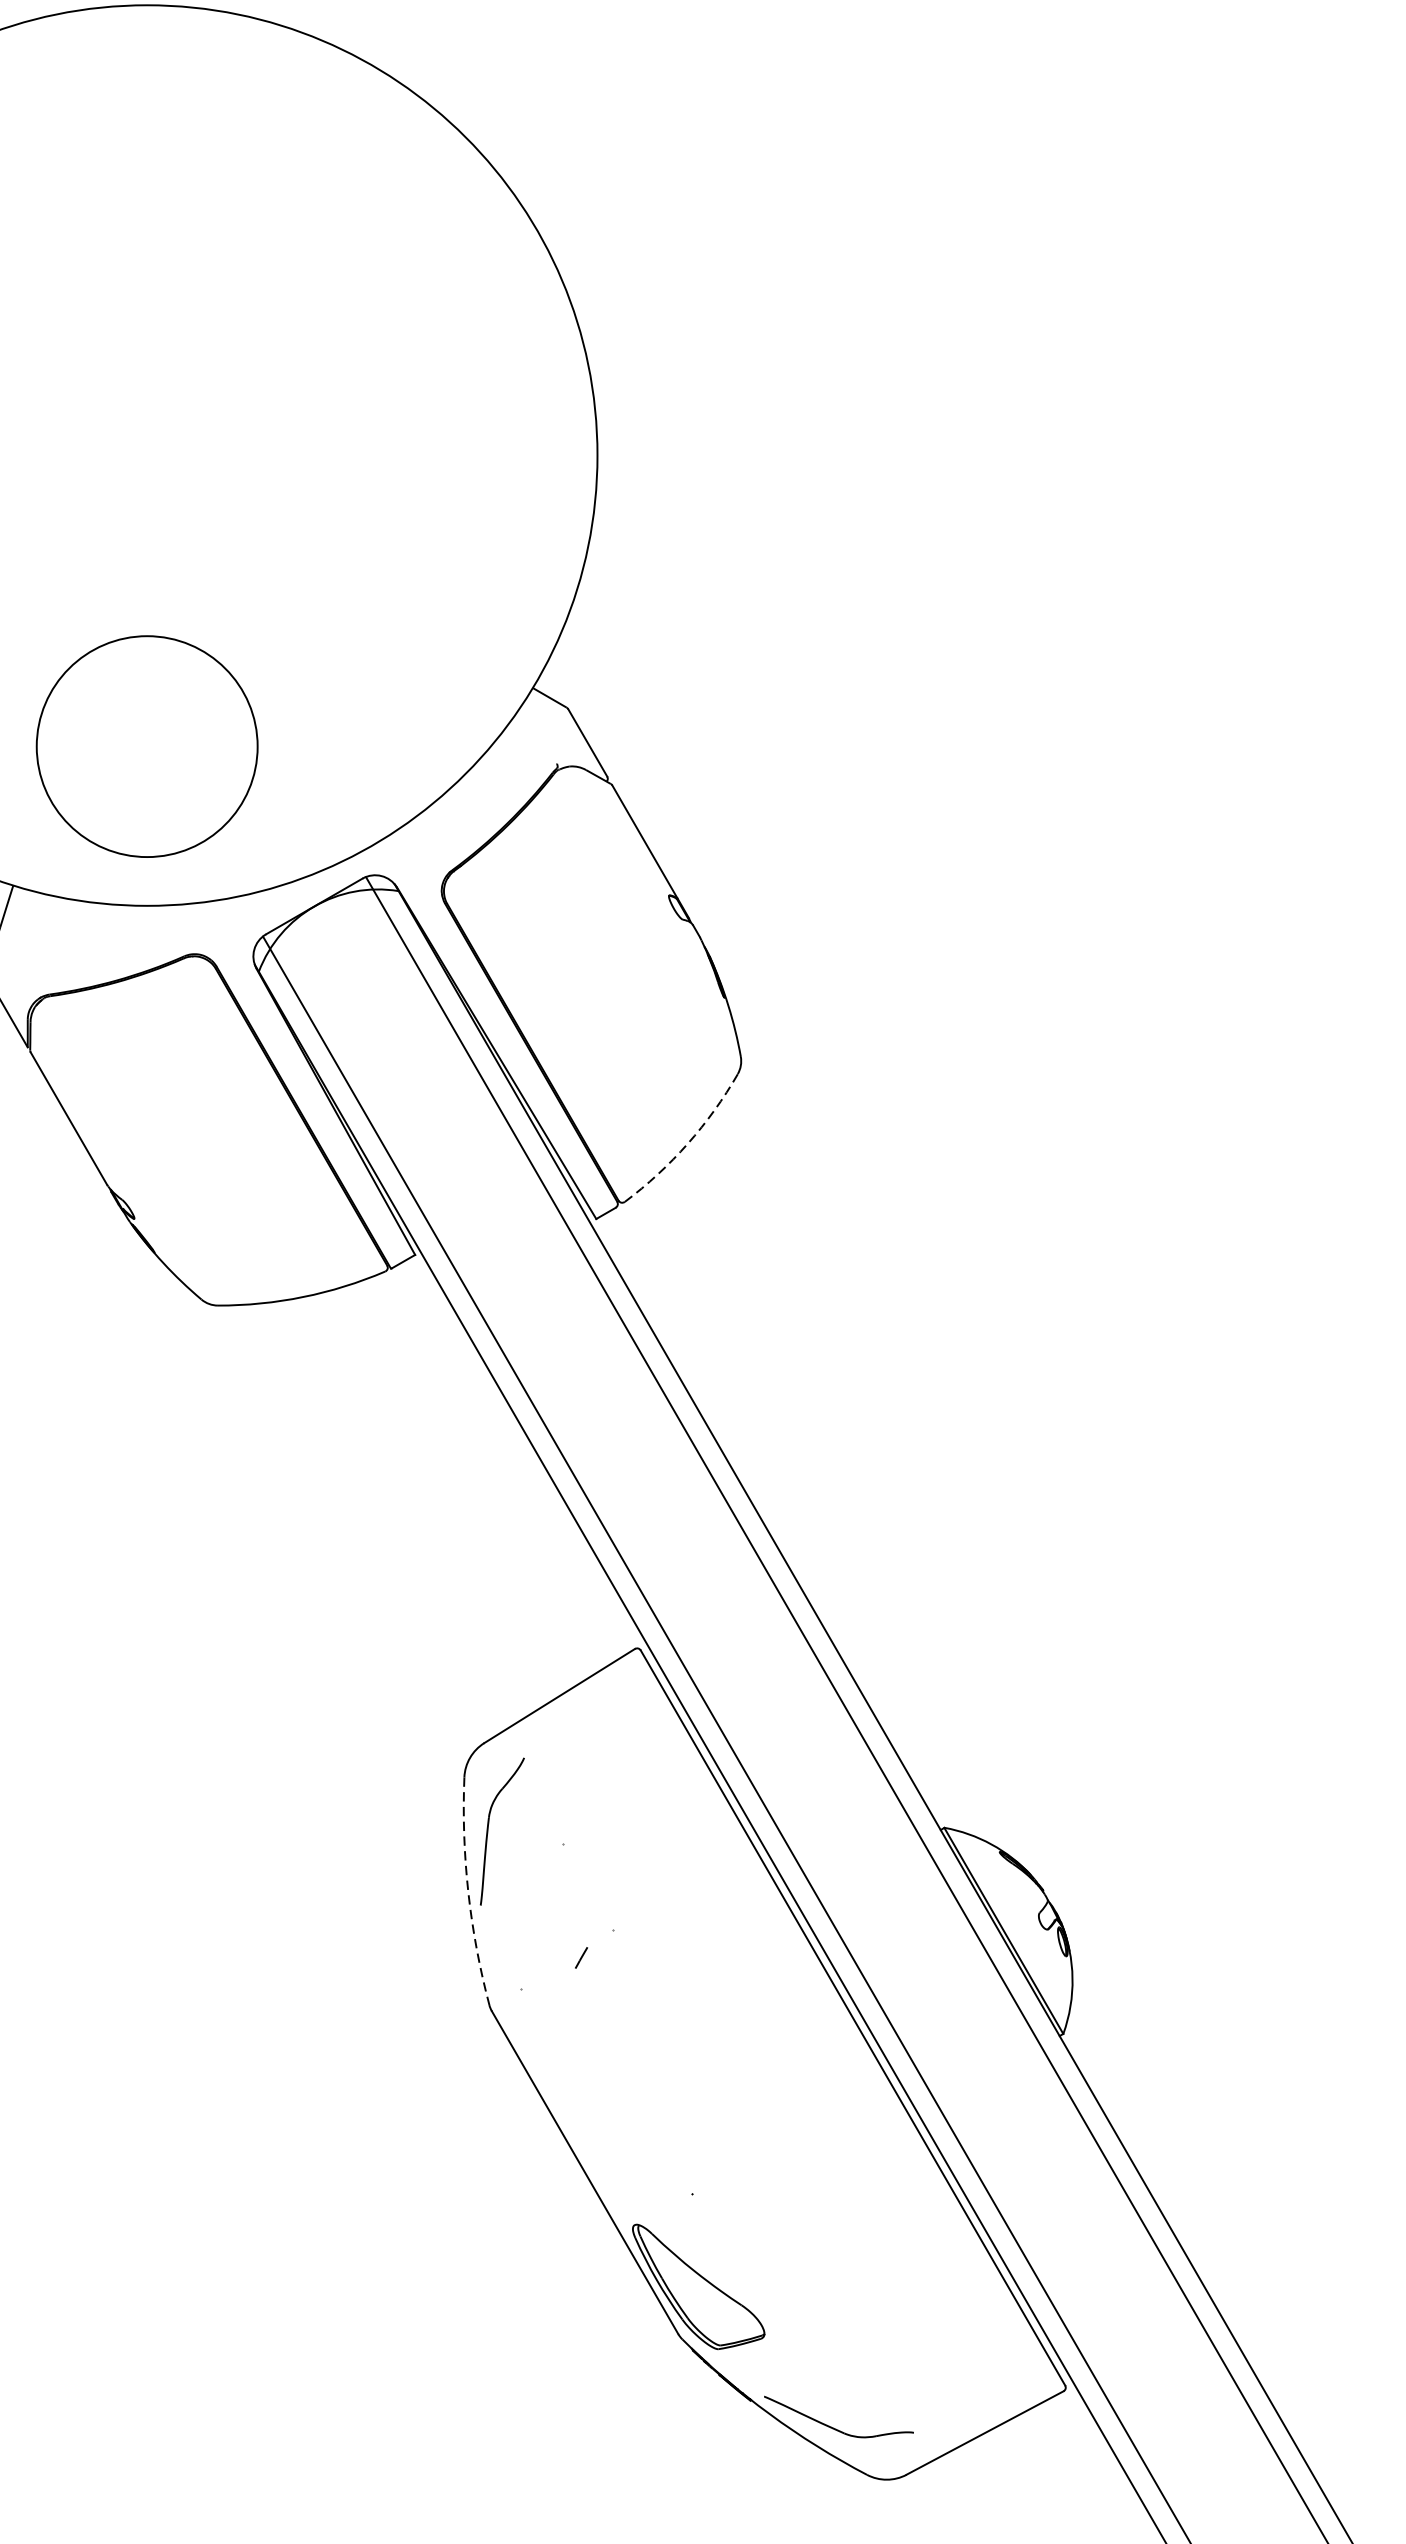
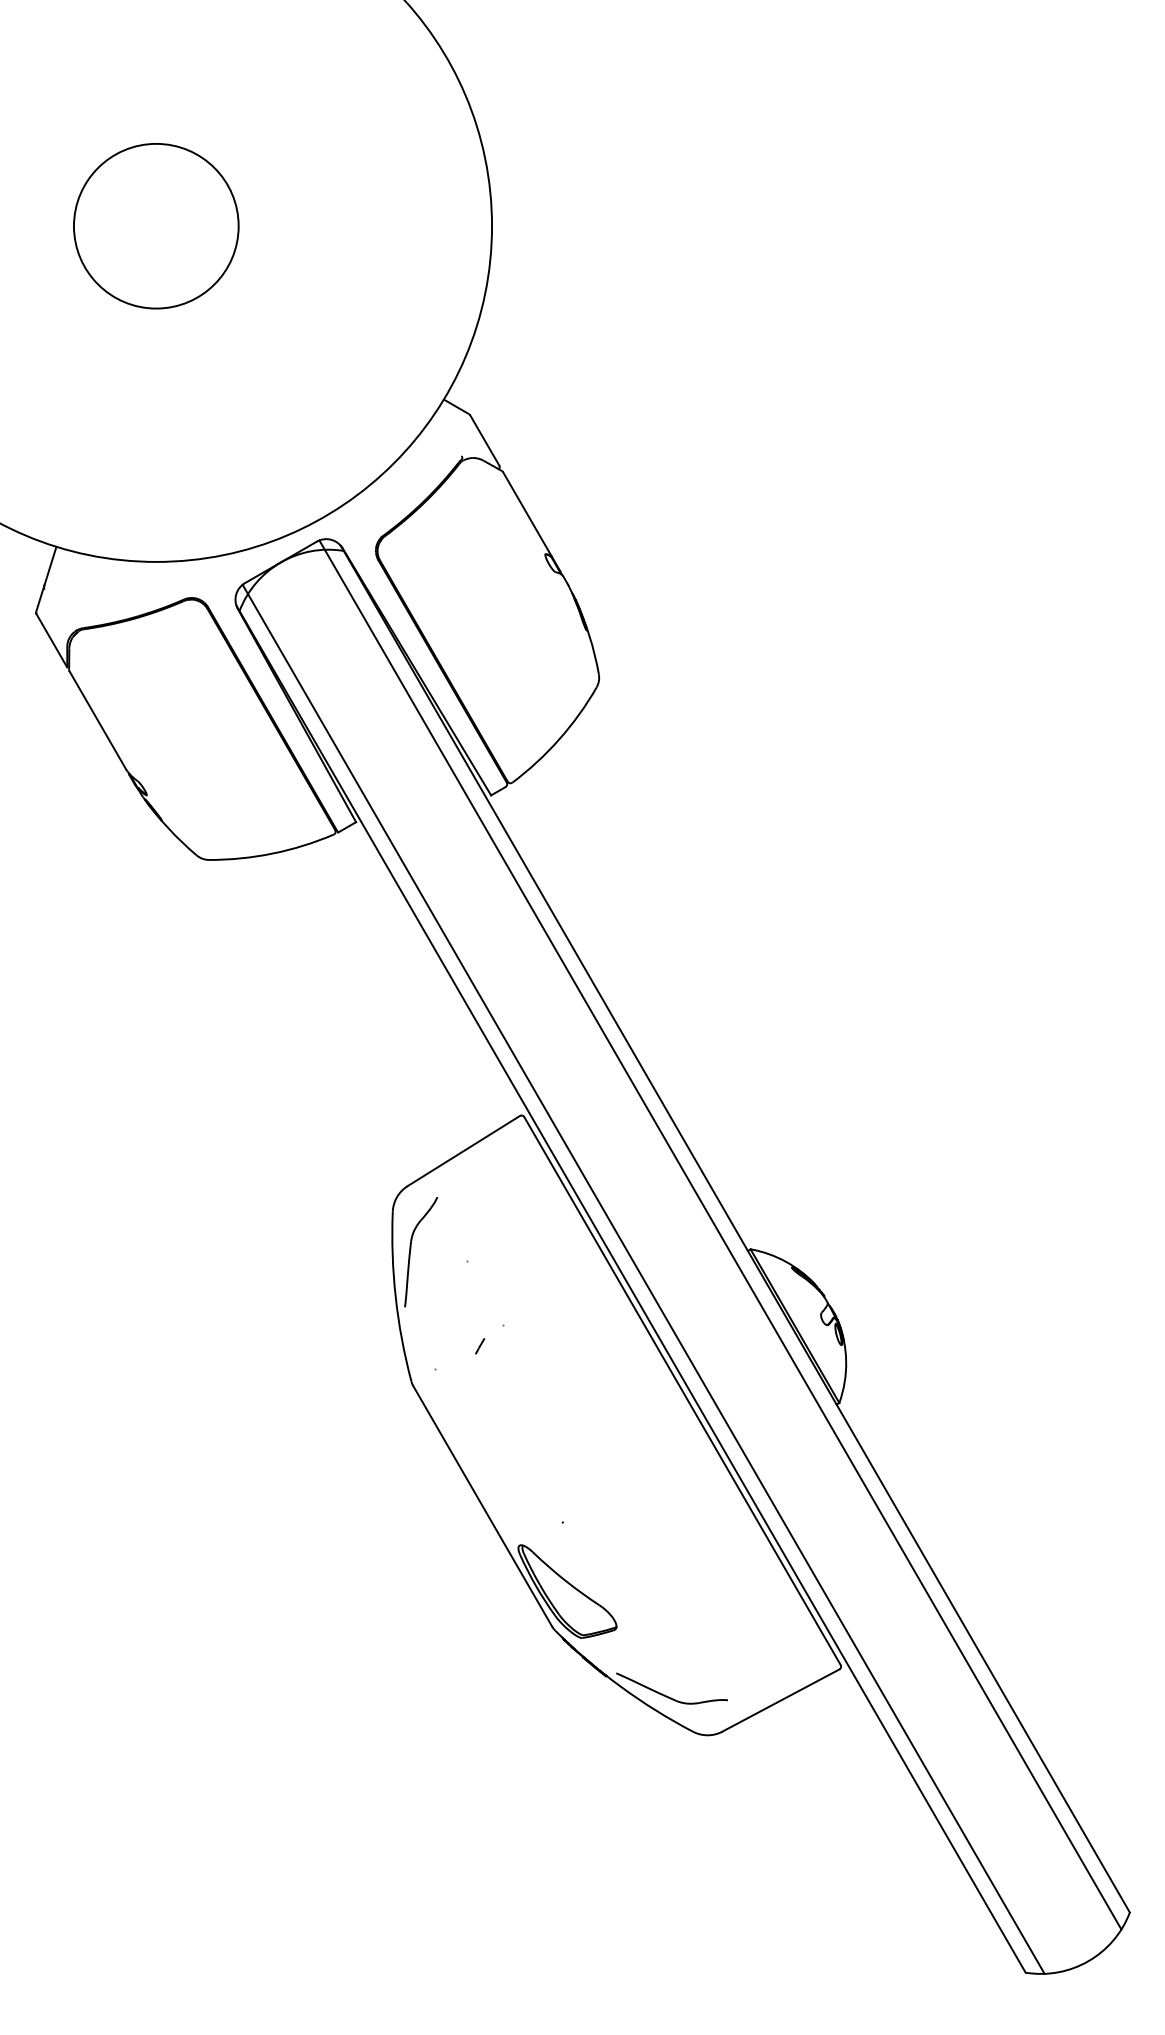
circle: (147, 746) -> (156, 226), moved
arc: (687, 1144) -> (559, 739), dashed -> solid
arc: (468, 1892) -> (395, 1297), dashed -> solid

